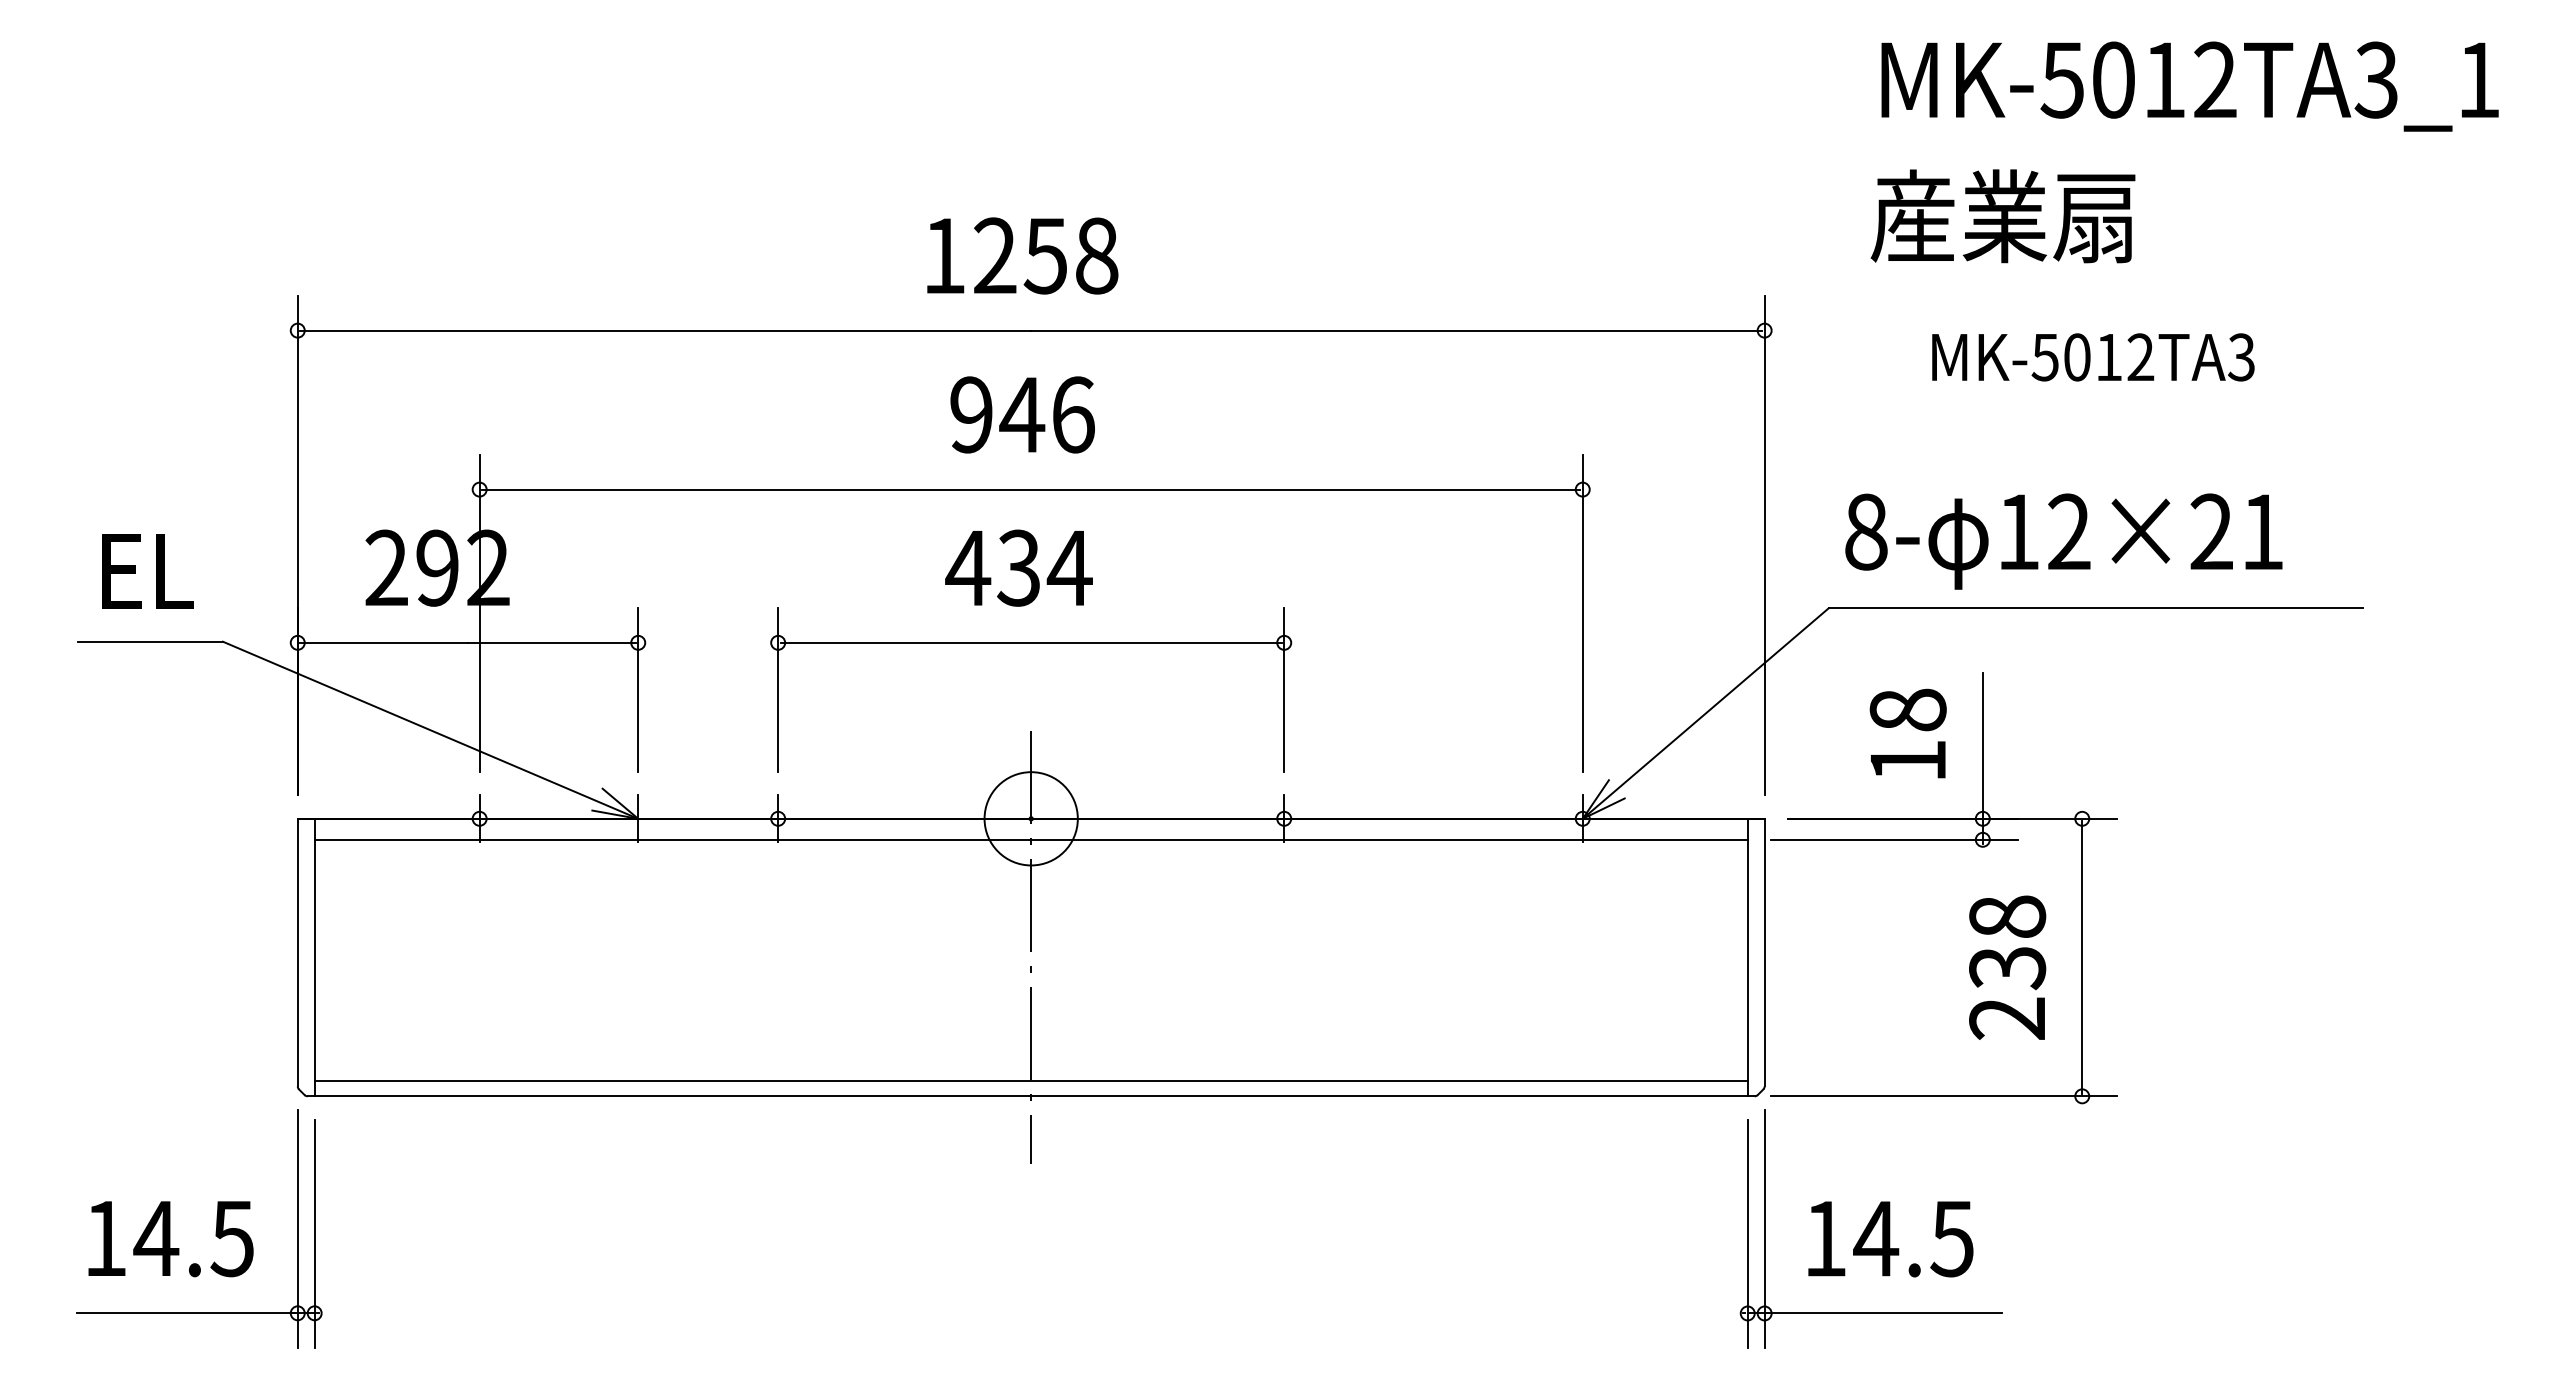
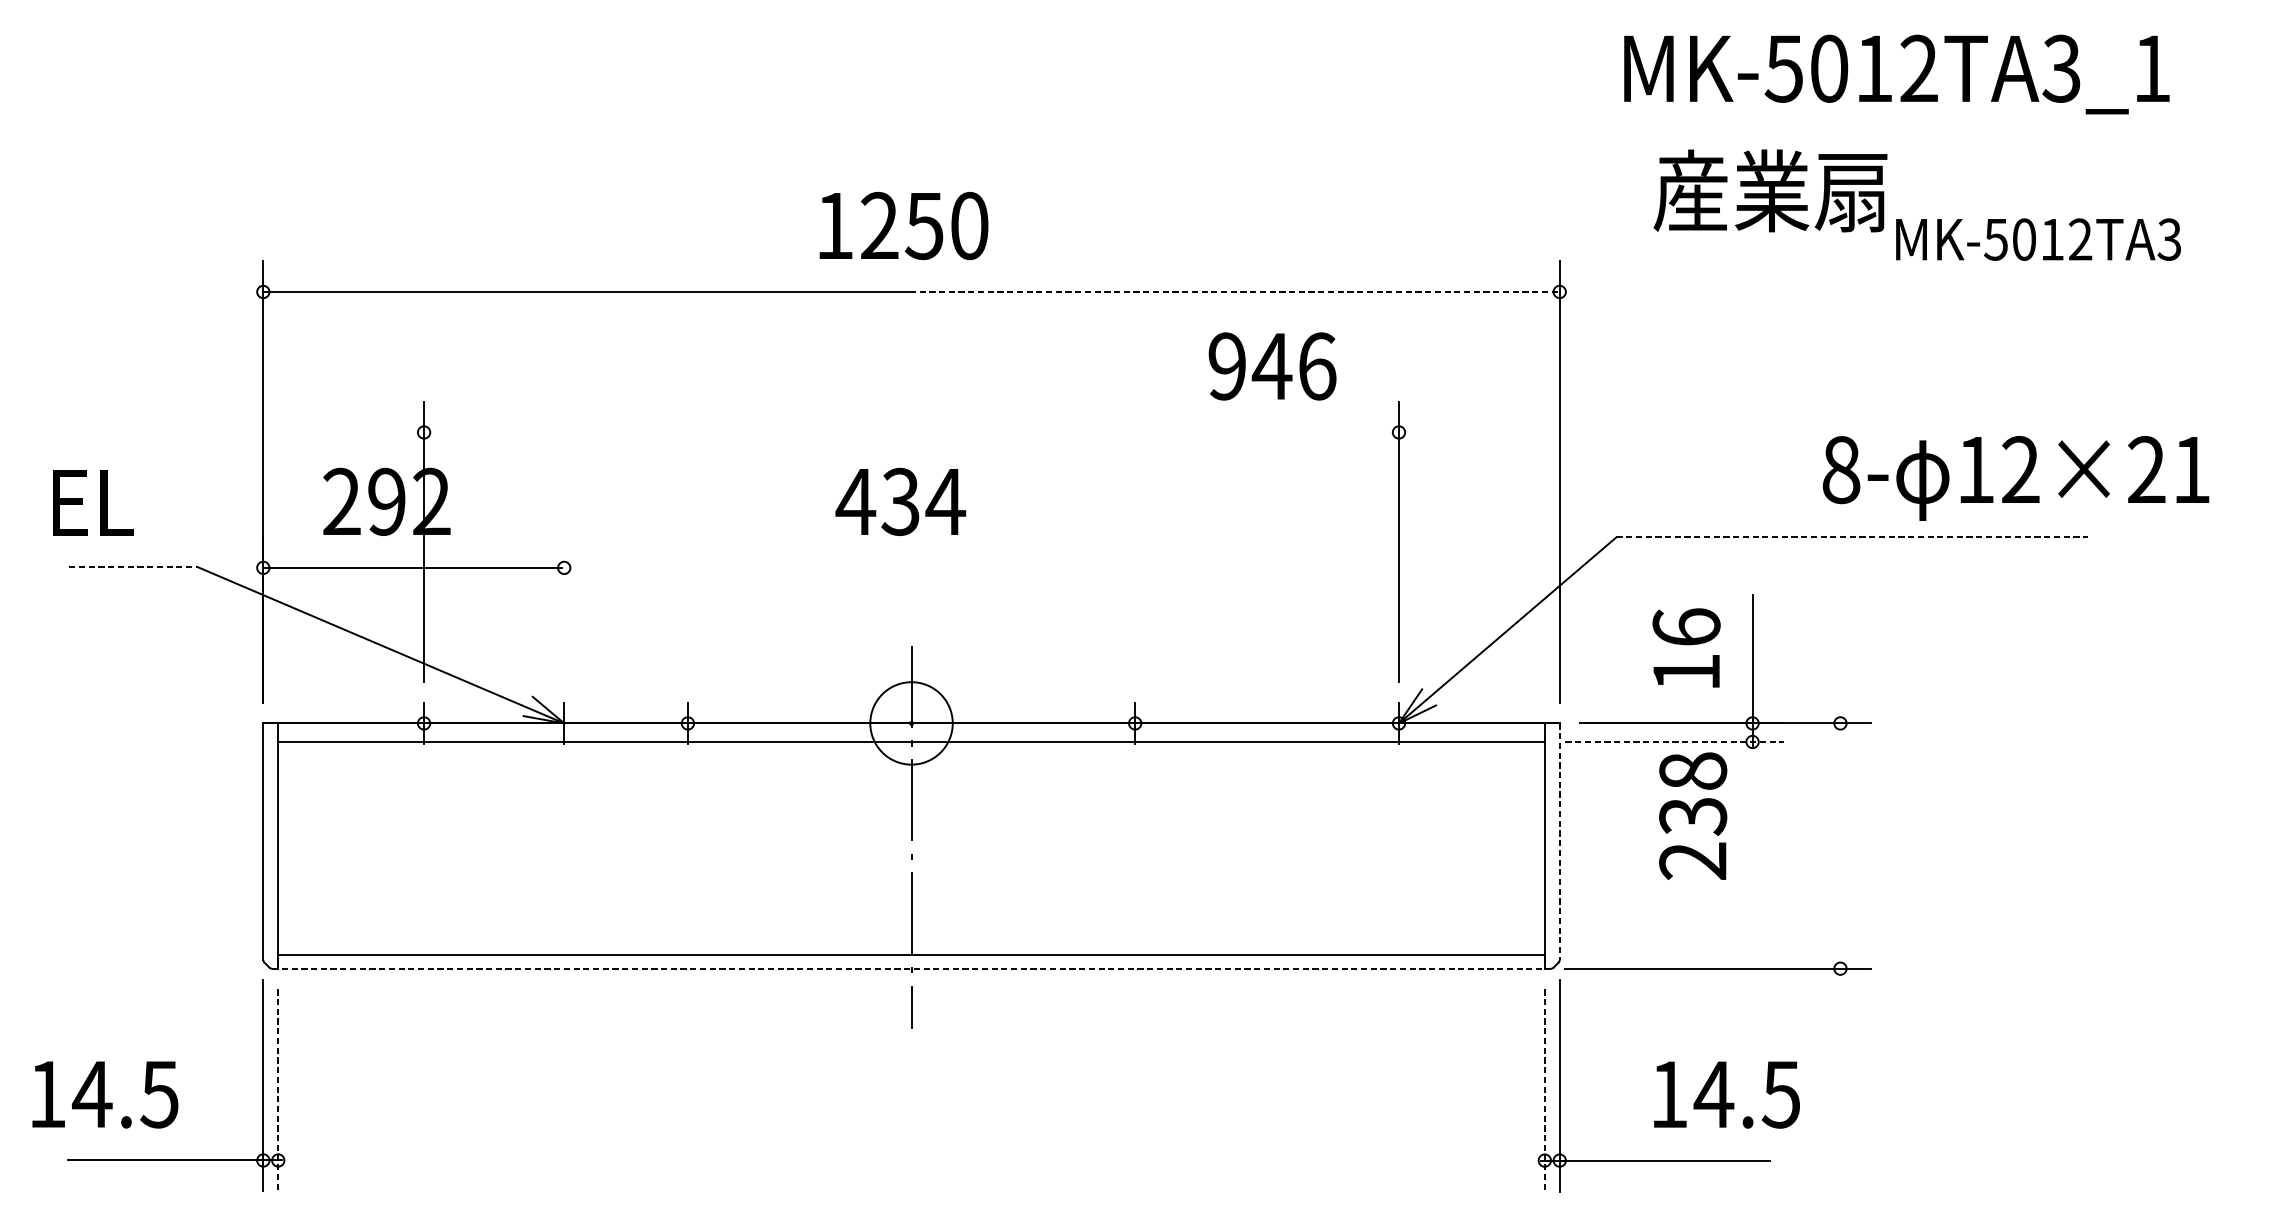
text: (2189, 86) -> (1896, 74), moved
text: (1097, 255) -> (970, 225), 1258 -> 1250
line: (1396, 330) -> (1234, 291), solid -> dashed
text: (2093, 357) -> (2038, 239), moved
text: (1022, 414) -> (1272, 366), moved
line: (1030, 489) -> (910, 432), removed
text: (2063, 541) -> (2015, 478), moved
text: (147, 571) -> (92, 503), moved
line: (2095, 608) -> (1852, 537), solid -> dashed
line: (151, 641) -> (134, 566), solid -> dashed
part: (1031, 643) -> (911, 568), removed
line: (638, 689) -> (564, 609), removed
text: (1907, 709) -> (1686, 626), 18 -> 16
line: (1894, 839) -> (1674, 741), solid -> dashed
line: (1764, 952) -> (1559, 841), solid -> dashed
line: (2082, 957) -> (1840, 845), removed
text: (2007, 967) -> (1693, 815), moved
line: (1031, 1096) -> (911, 968), solid -> dashed
line: (314, 1234) -> (278, 1090), solid -> dashed
line: (1747, 1234) -> (1544, 1090), solid -> dashed
text: (170, 1239) -> (104, 1095), moved
text: (1890, 1239) -> (1726, 1095), moved

